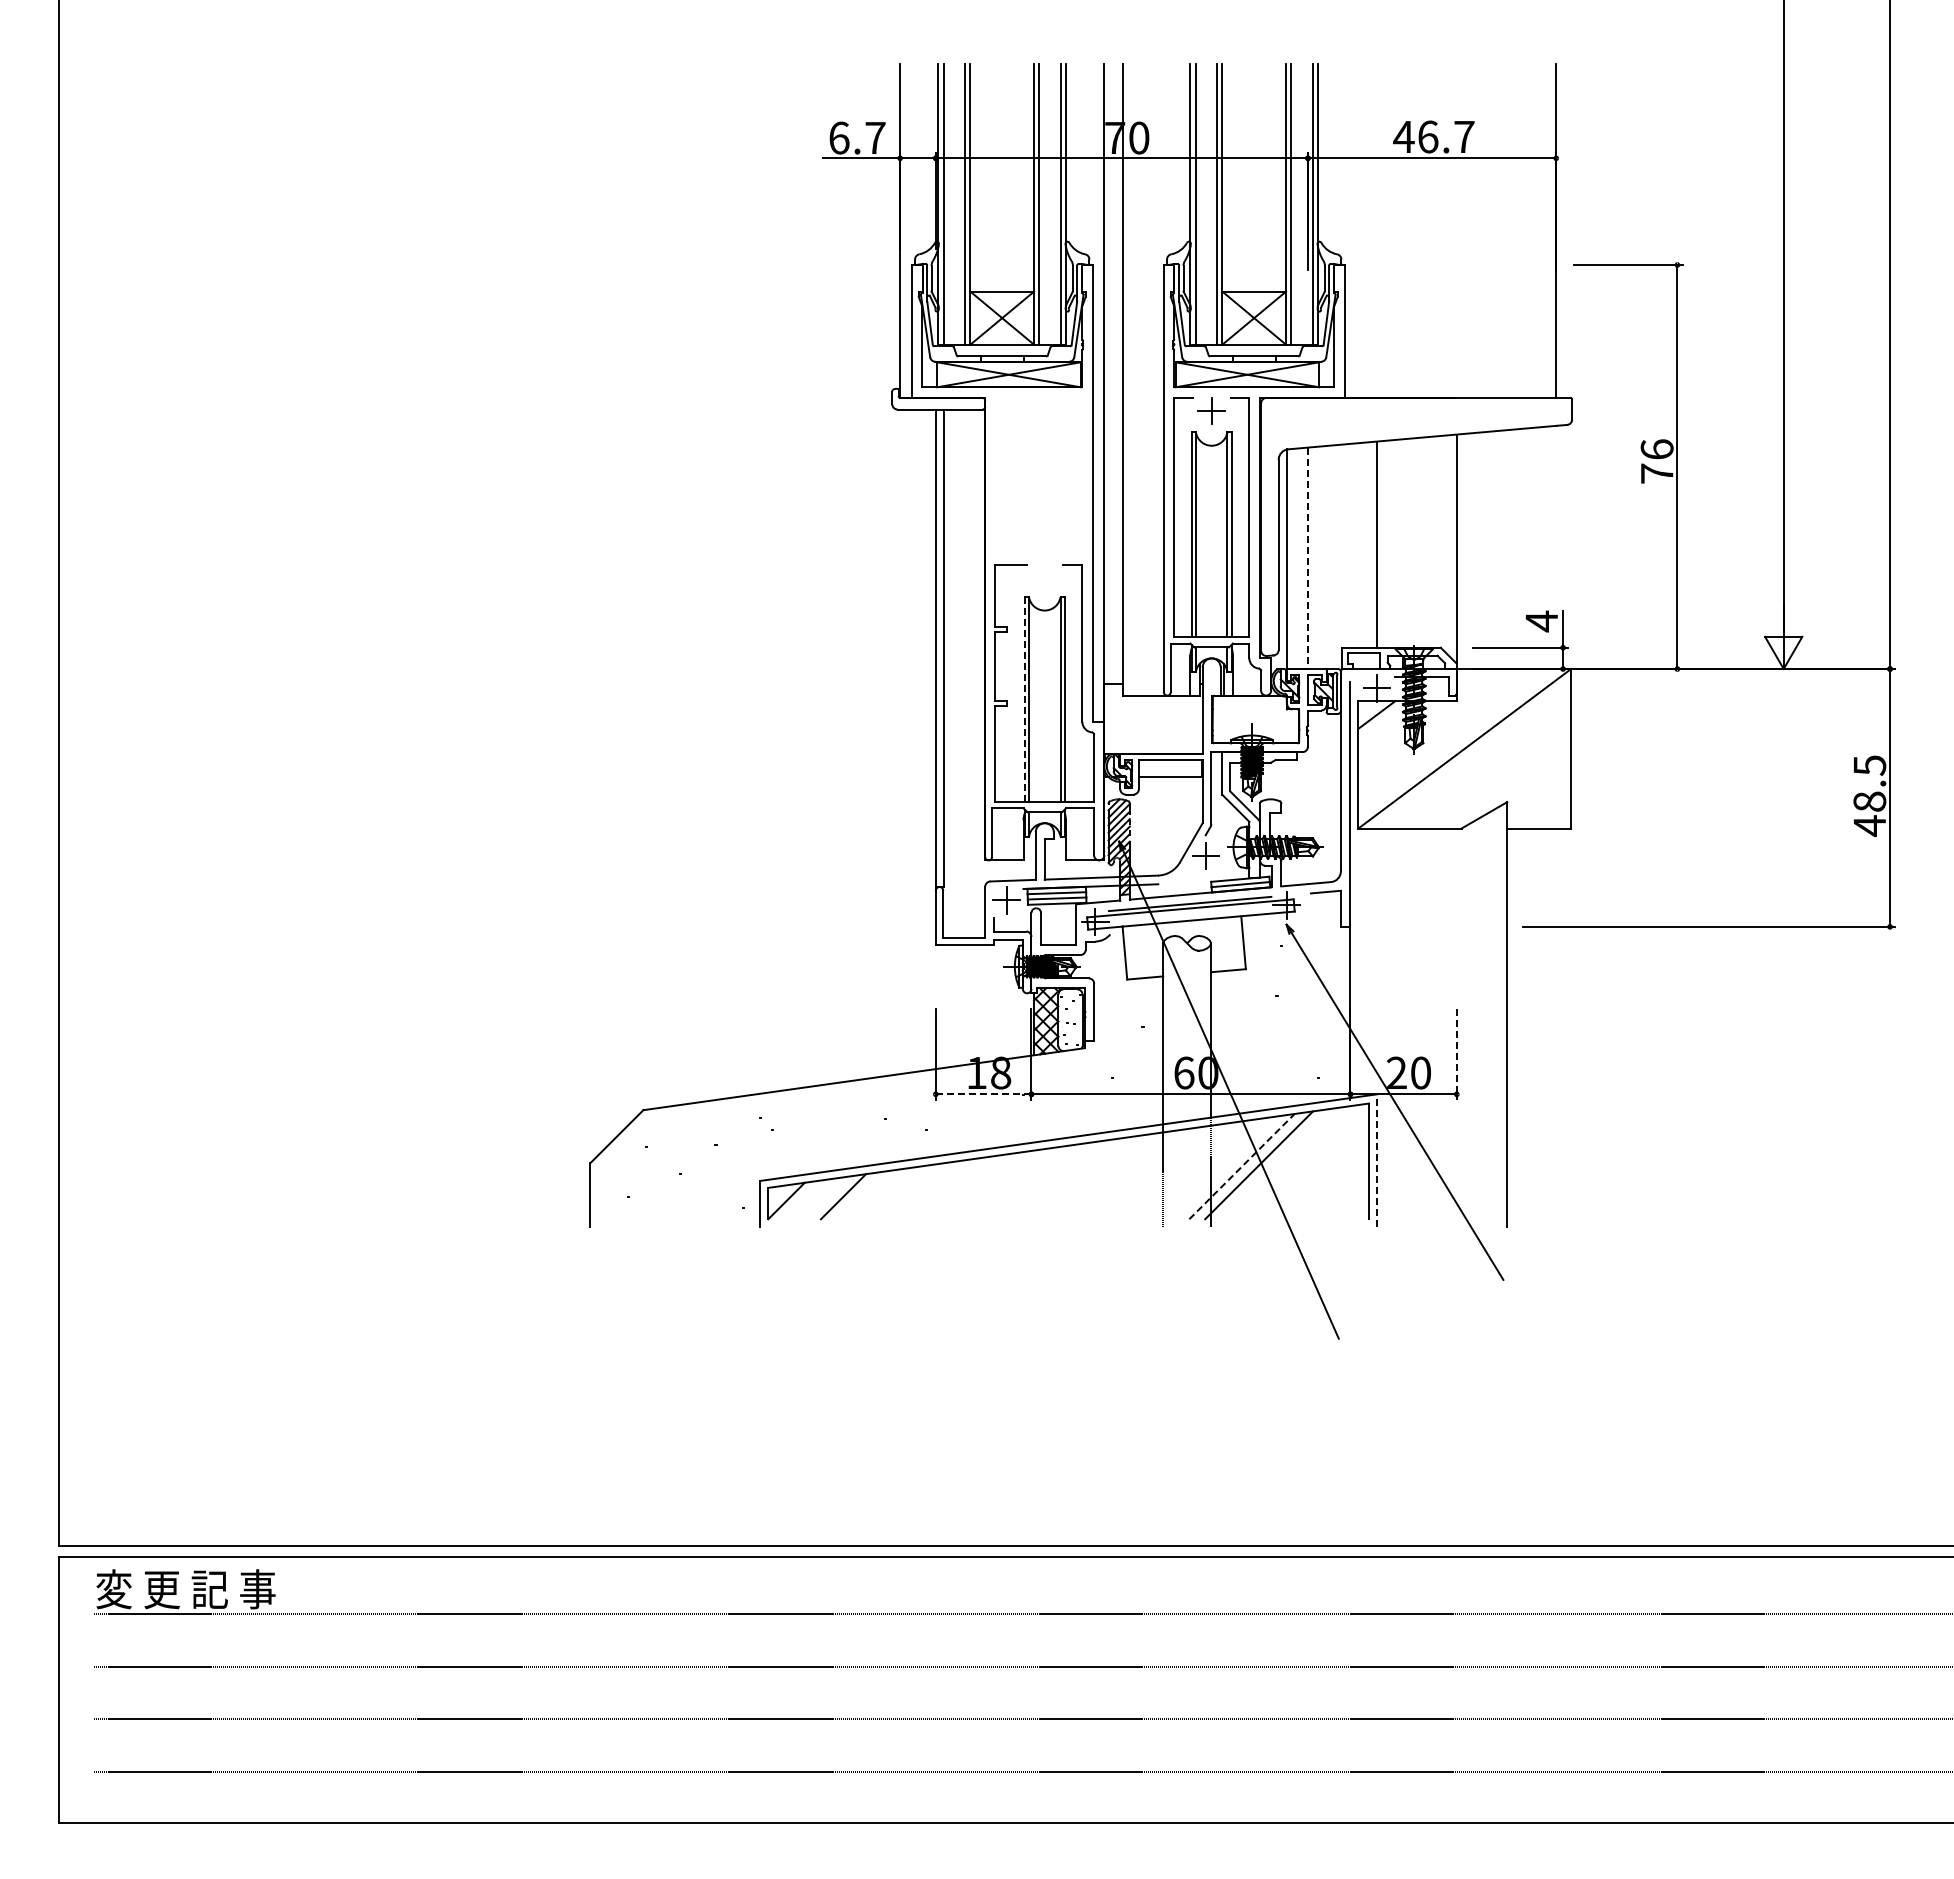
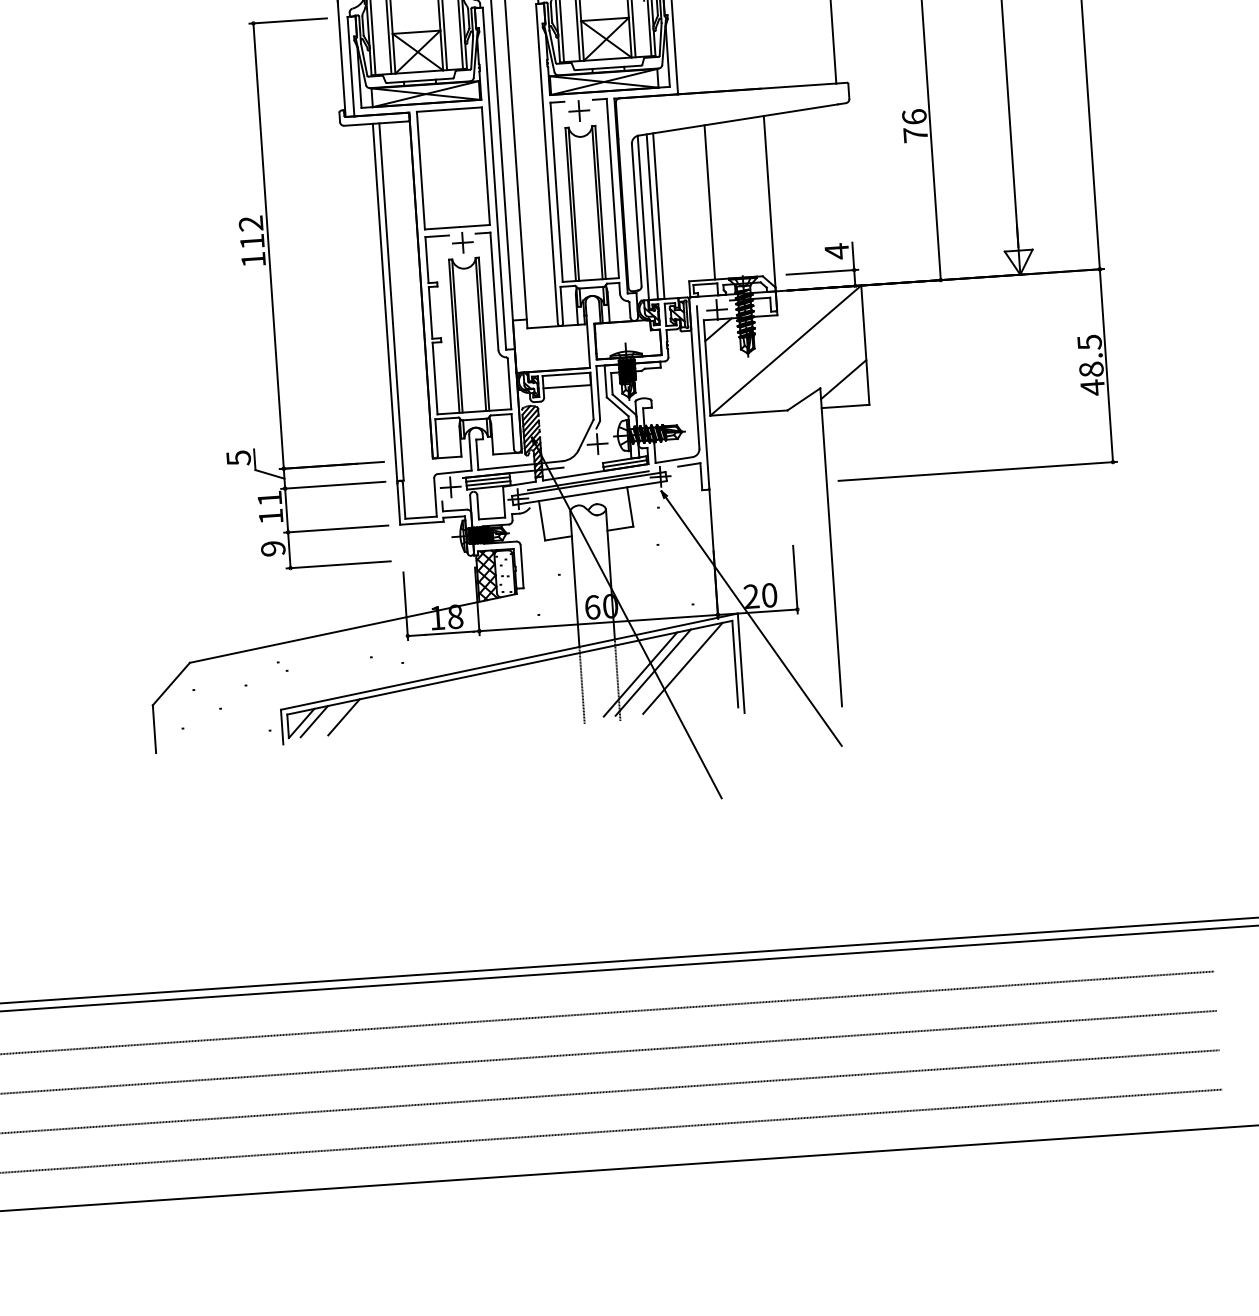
part: (1038, 493) -> (453, 181), added
line: (1299, 558) -> (652, 216), added
line: (1307, 558) -> (658, 216), dashed -> solid
part: (786, 628) -> (272, 295), added
line: (1024, 700) -> (454, 336), dashed -> solid
line: (1539, 792) -> (843, 379), added
line: (1456, 1054) -> (795, 579), dashed -> solid
line: (983, 1094) -> (443, 633), dashed -> solid
line: (1377, 1160) -> (741, 663), dashed -> solid
line: (1298, 1162) -> (682, 668), added
line: (1242, 1166) -> (640, 674), dashed -> solid
line: (803, 1199) -> (314, 721), added

